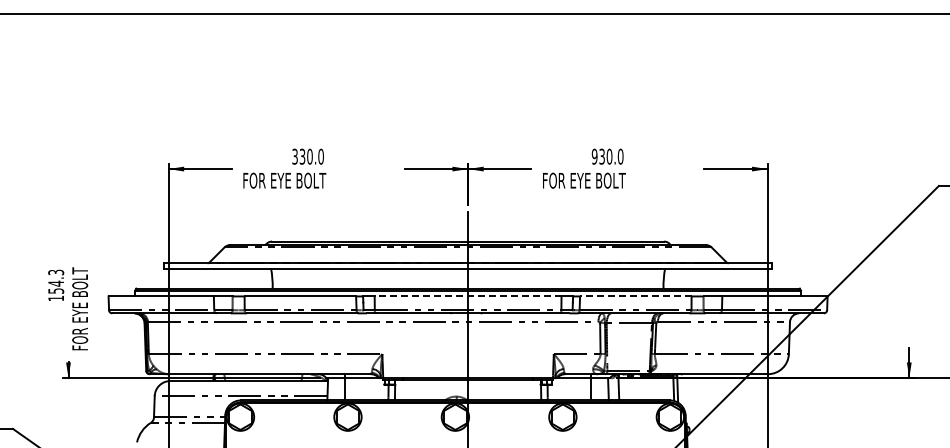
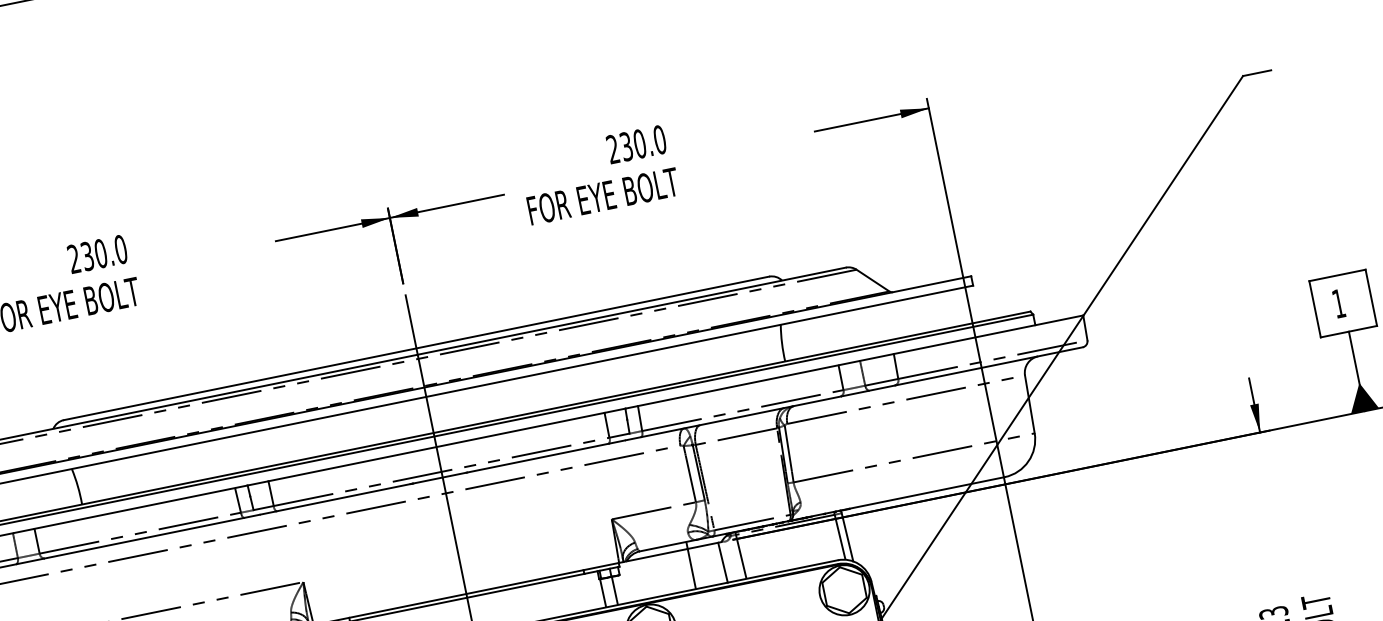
text: (294, 156) -> (73, 258), 330.0 -> 230.0
text: (594, 156) -> (612, 149), 930.0 -> 230.0
line: (467, 296) -> (435, 447), dashed -> solid
line: (635, 296) -> (737, 385), dashed -> solid

